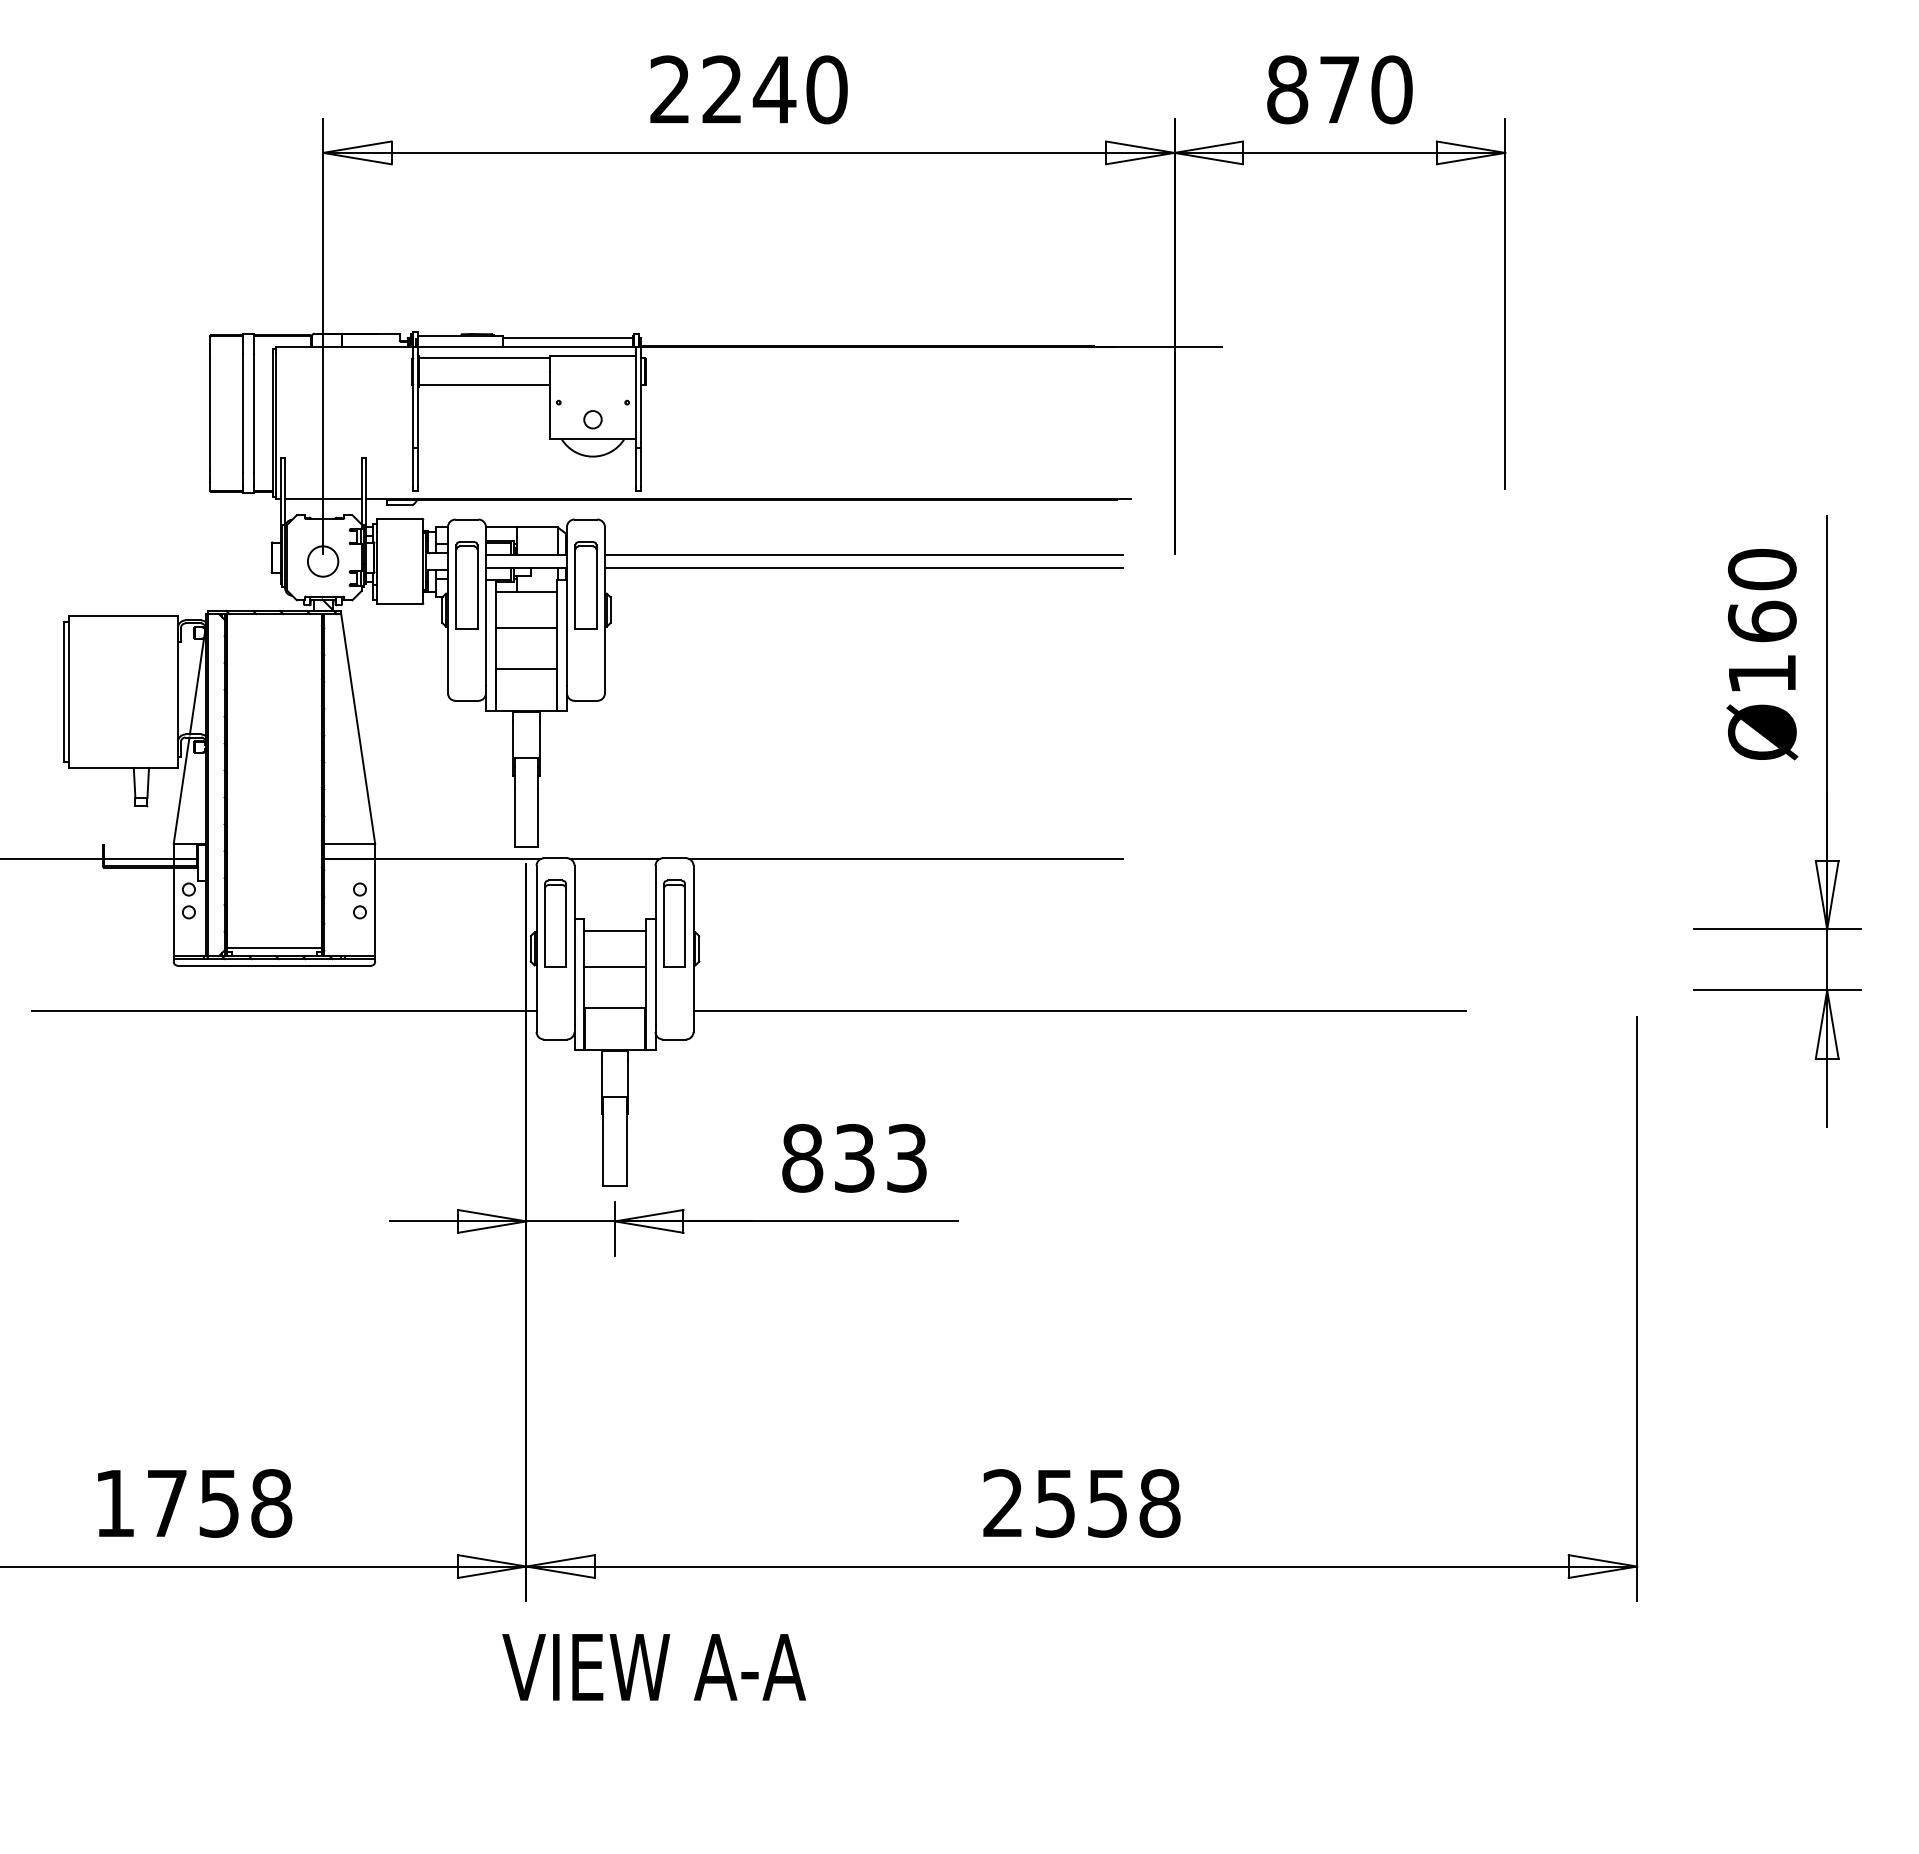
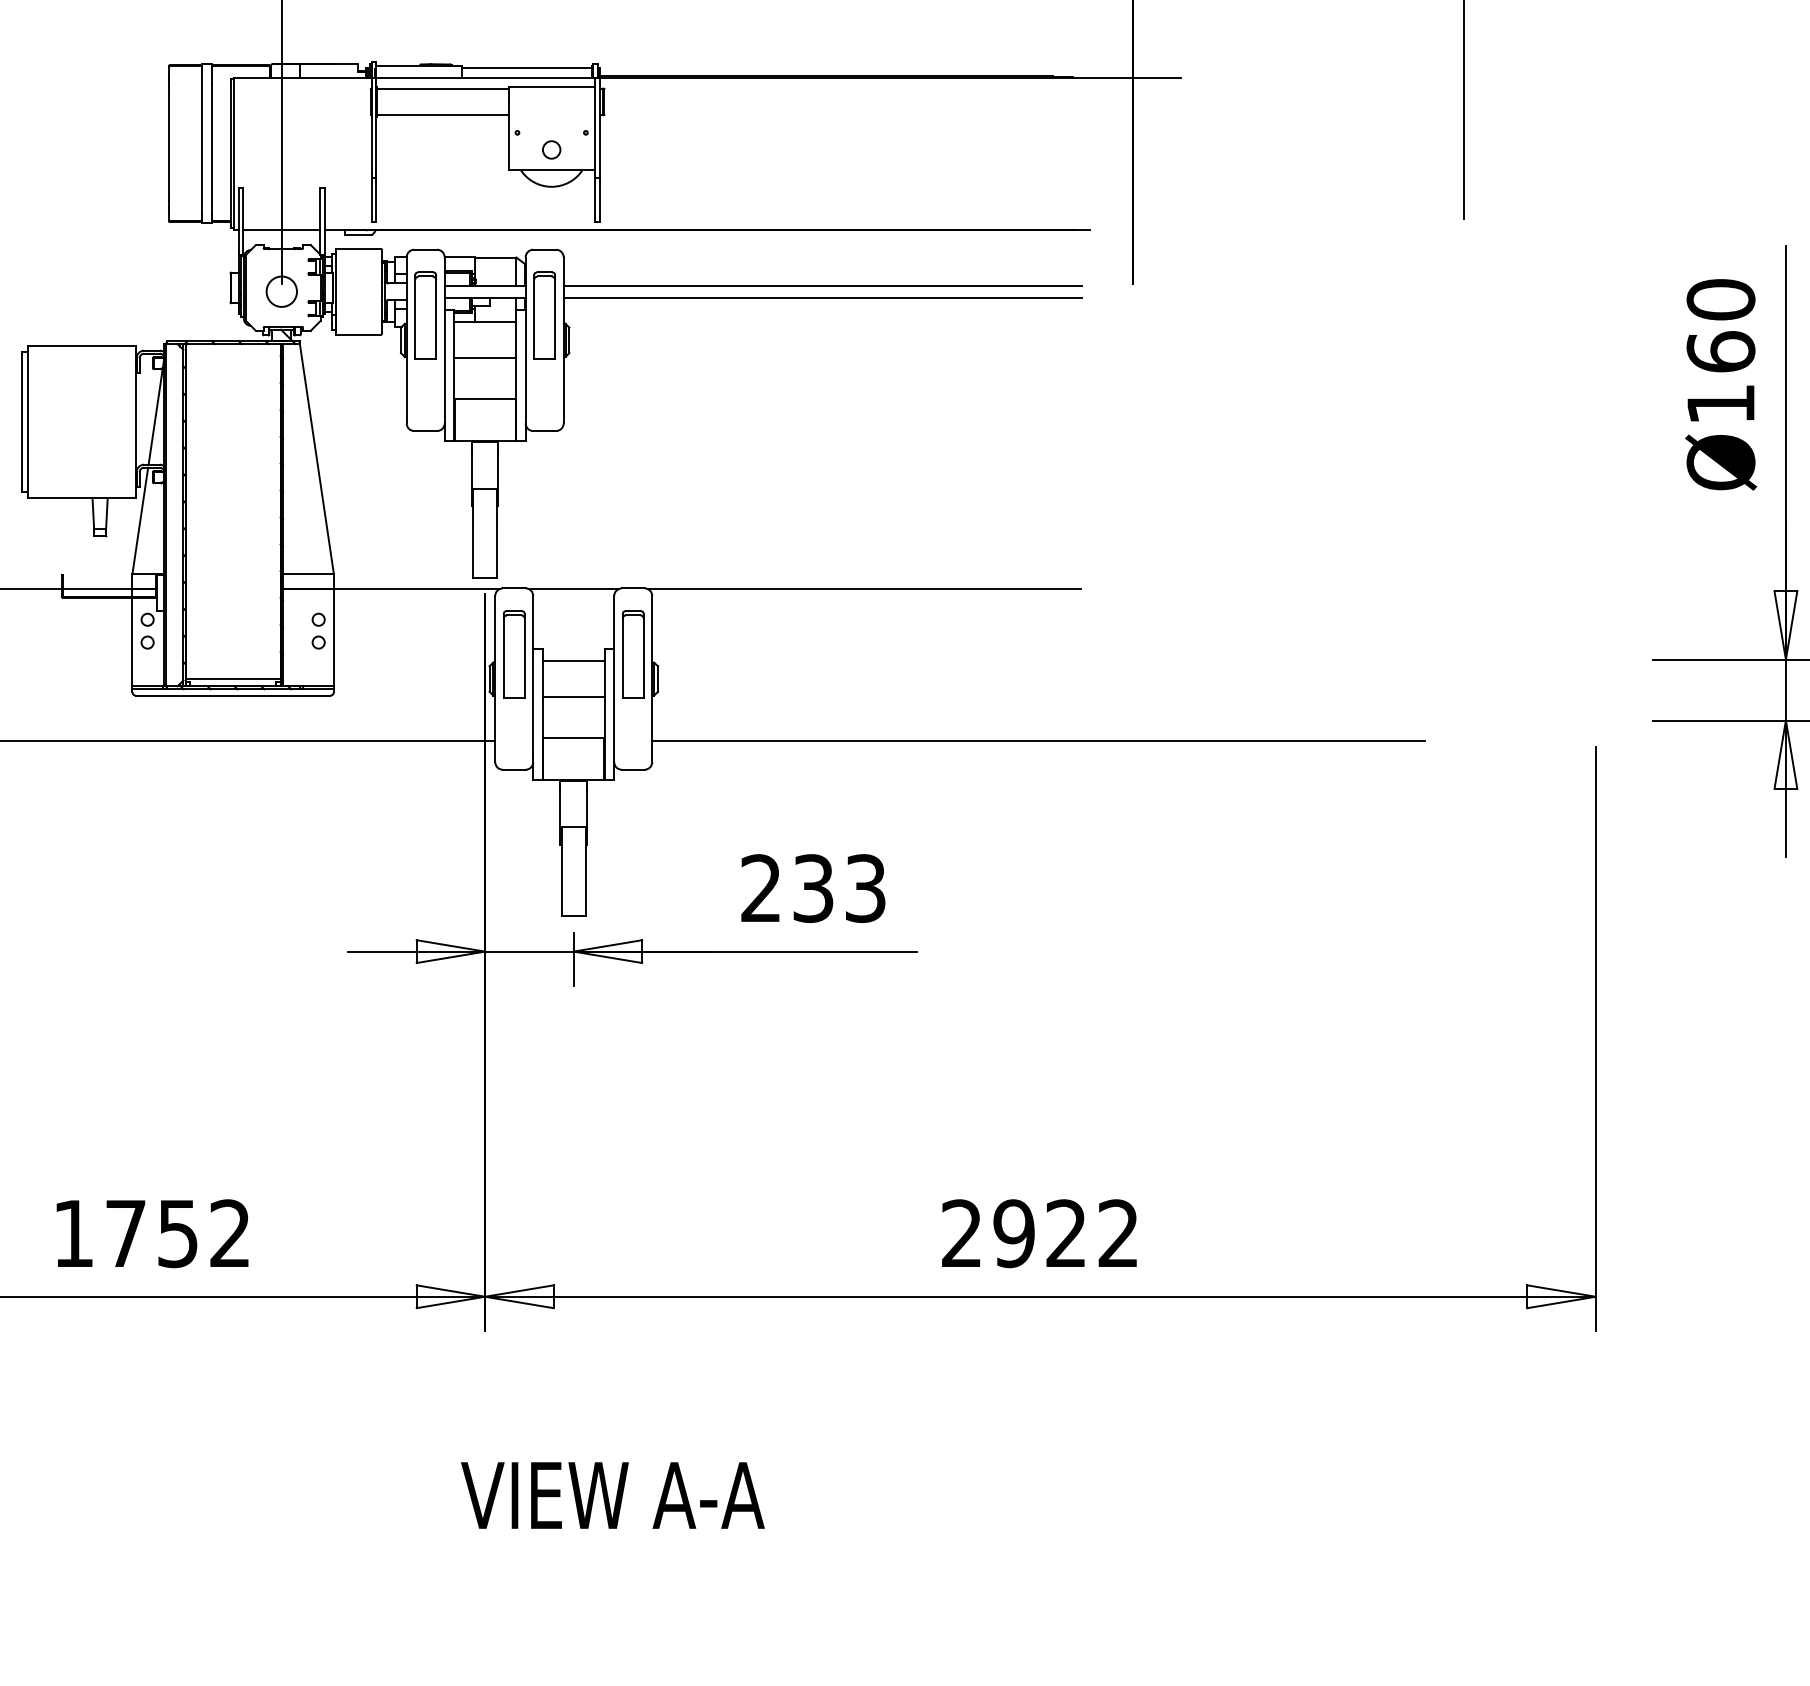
text: (802, 1158) -> (761, 888), 833 -> 233
text: (271, 1503) -> (230, 1233), 1758 -> 1752
text: (1107, 1503) -> (1066, 1233), 2558 -> 2922
text: (653, 1667) -> (612, 1495), moved

